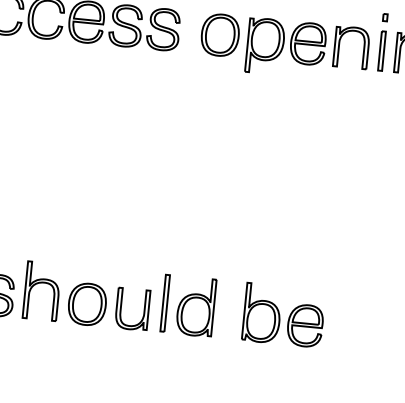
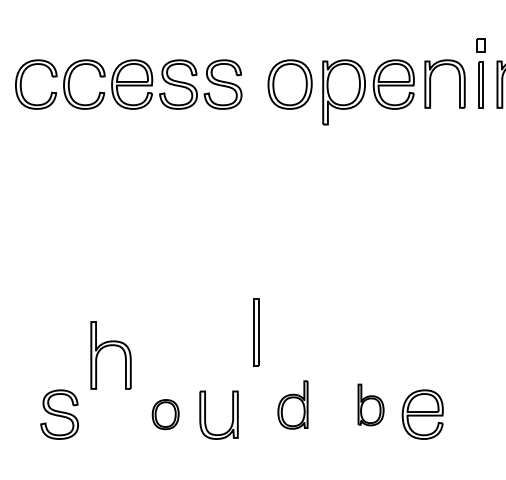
part: (385, 17) -> (481, 44), size x1.6
part: (42, 283) -> (110, 346), moved
part: (165, 303) -> (256, 332), moved
part: (87, 304) -> (165, 414), size x0.6
part: (195, 306) -> (292, 404), size x0.7
part: (261, 312) -> (370, 404), size x0.6

